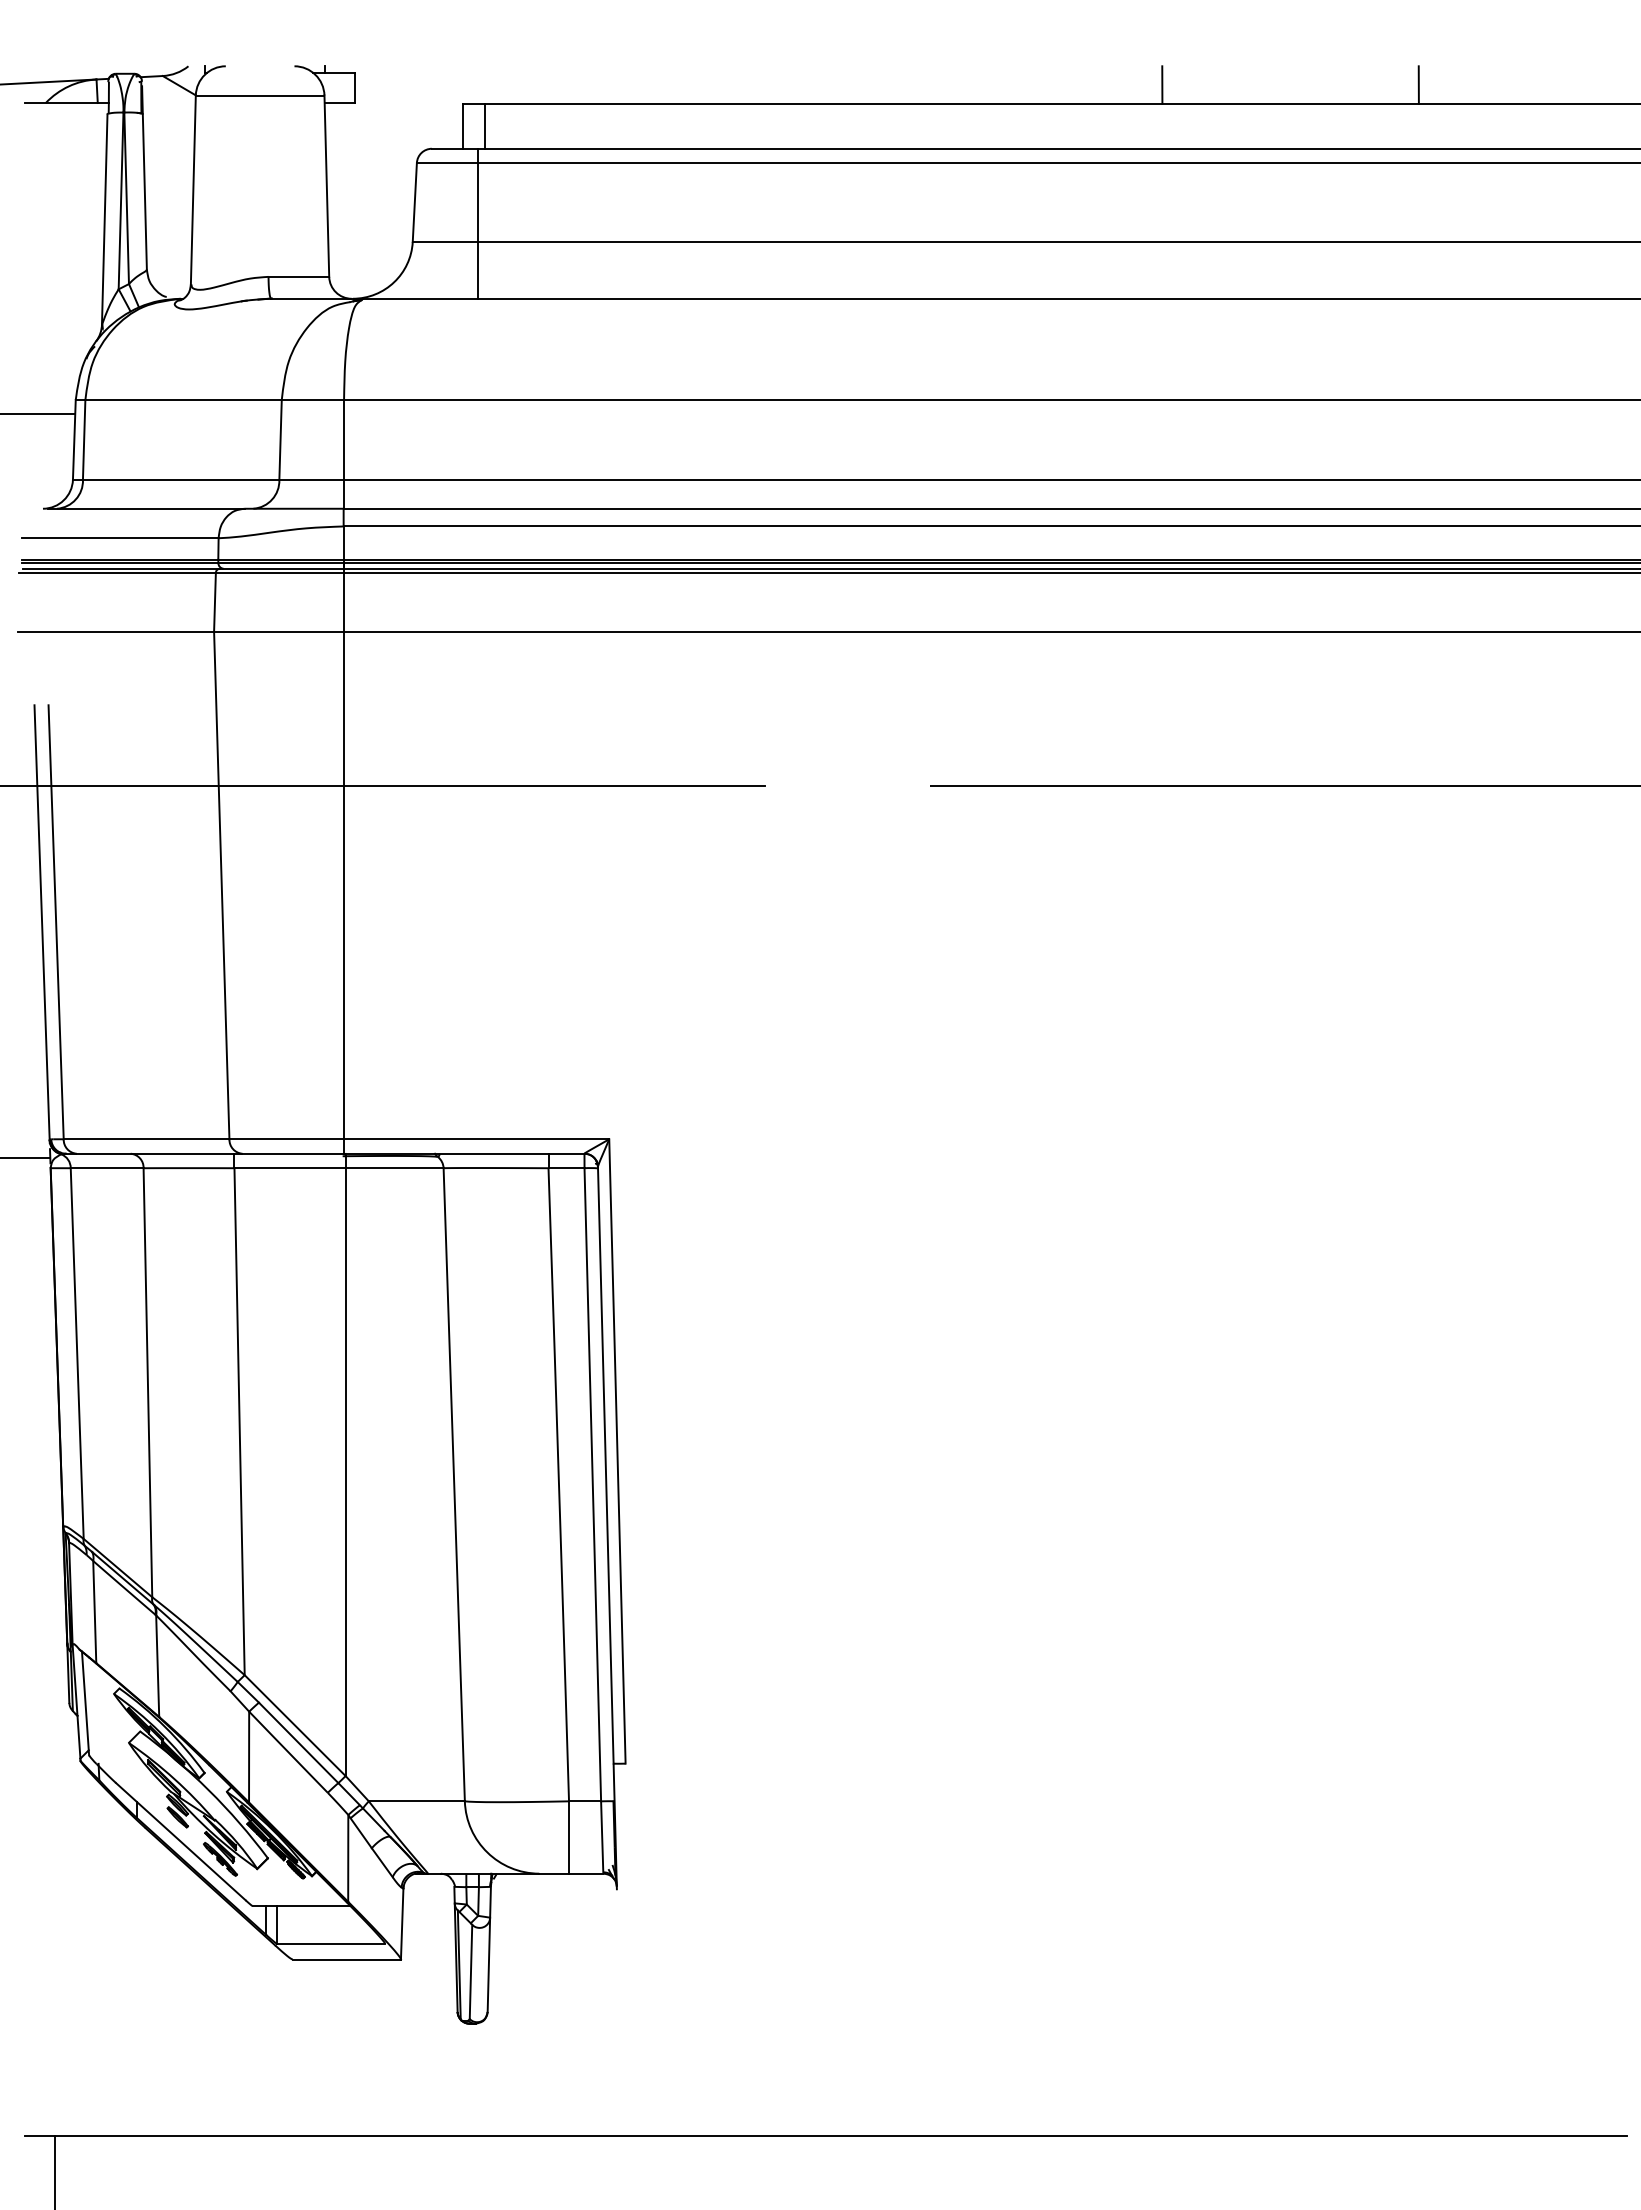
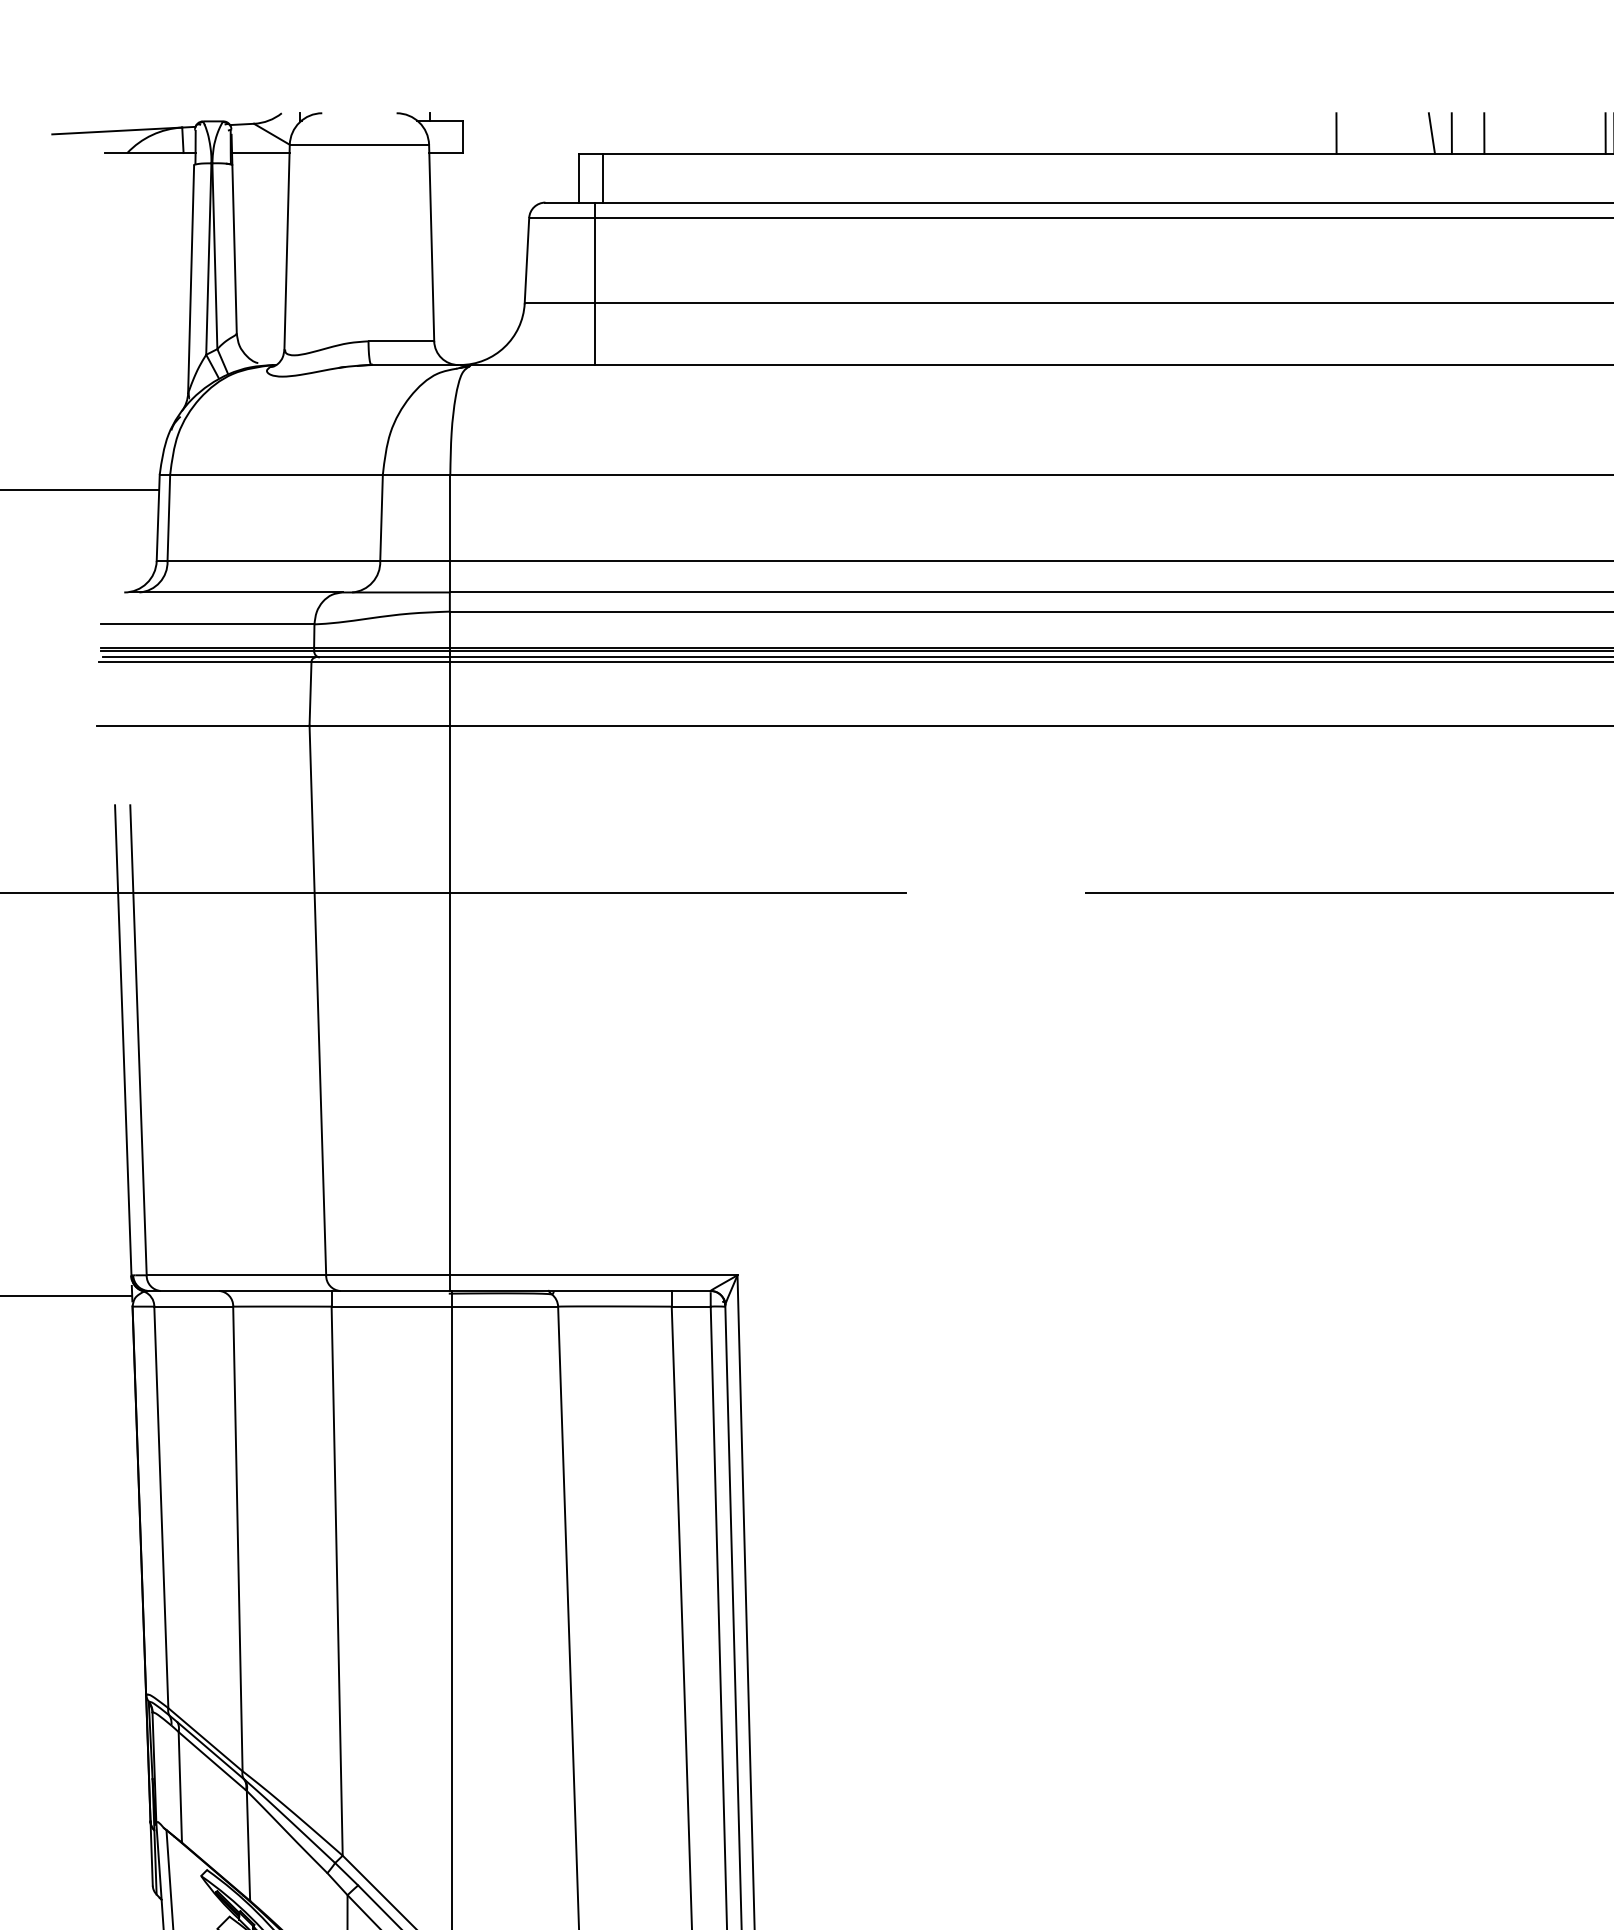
line: (1250, 84) -> (1431, 132), added
line: (1268, 84) -> (1451, 132), added
line: (1298, 84) -> (1483, 132), added
line: (1410, 84) -> (1605, 132), added
line: (168, 103) -> (260, 153), added

